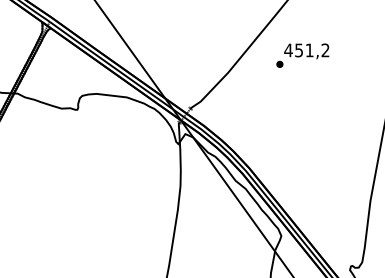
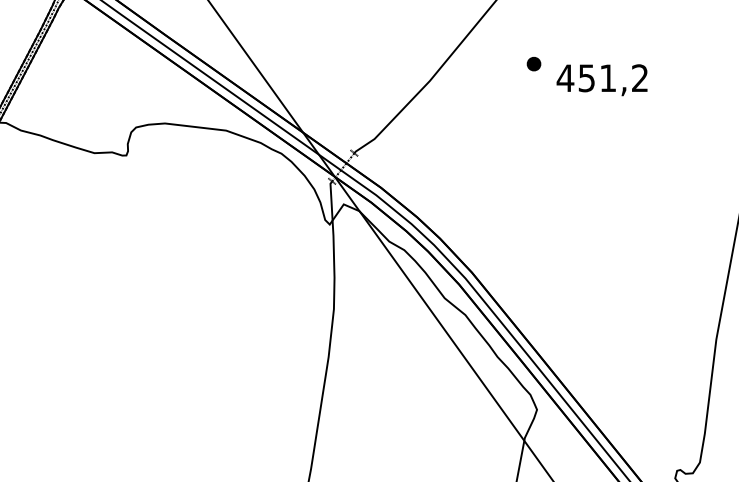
text: (306, 51) -> (601, 80), moved

